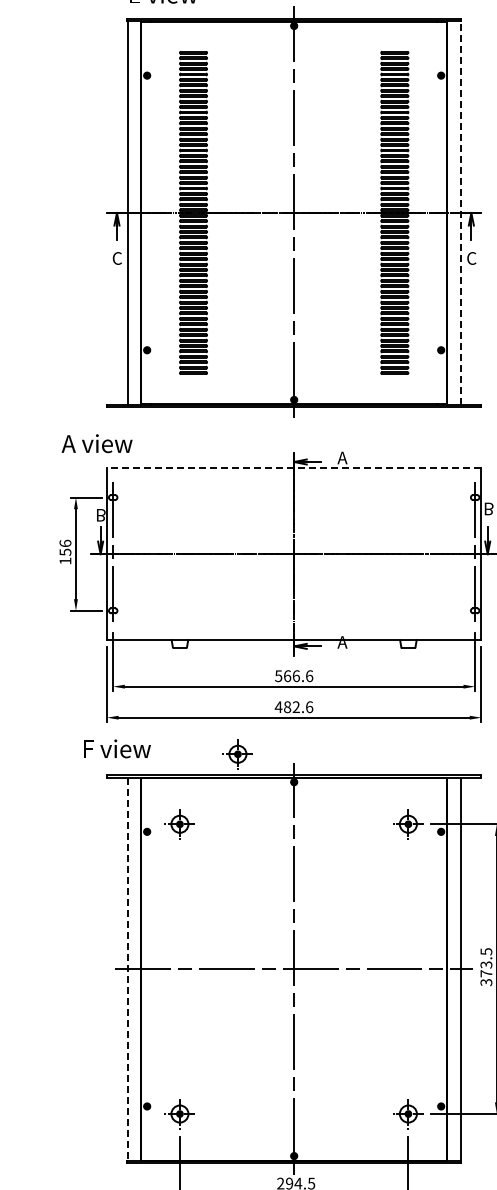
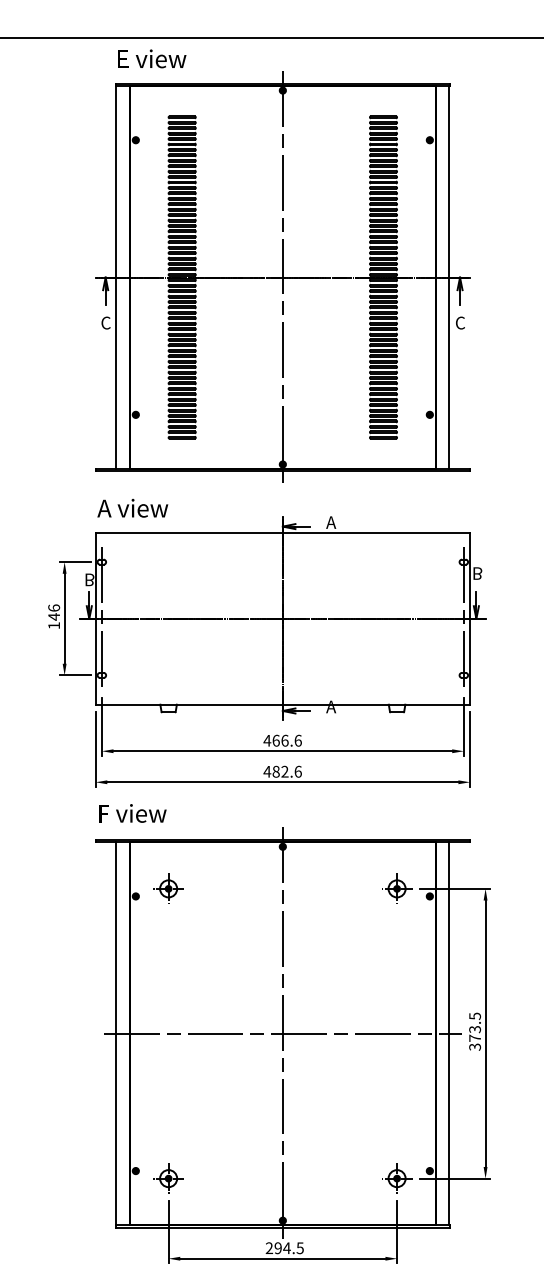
line: (460, 212) -> (449, 277), dashed -> solid
text: (96, 443) -> (132, 508), moved
line: (293, 467) -> (282, 532), dashed -> solid
text: (65, 551) -> (54, 616), 156 -> 146
text: (278, 675) -> (267, 740), 566.6 -> 466.6
text: (116, 748) -> (132, 813), moved
part: (237, 753) -> (226, 818), removed
line: (127, 968) -> (116, 1033), dashed -> solid

